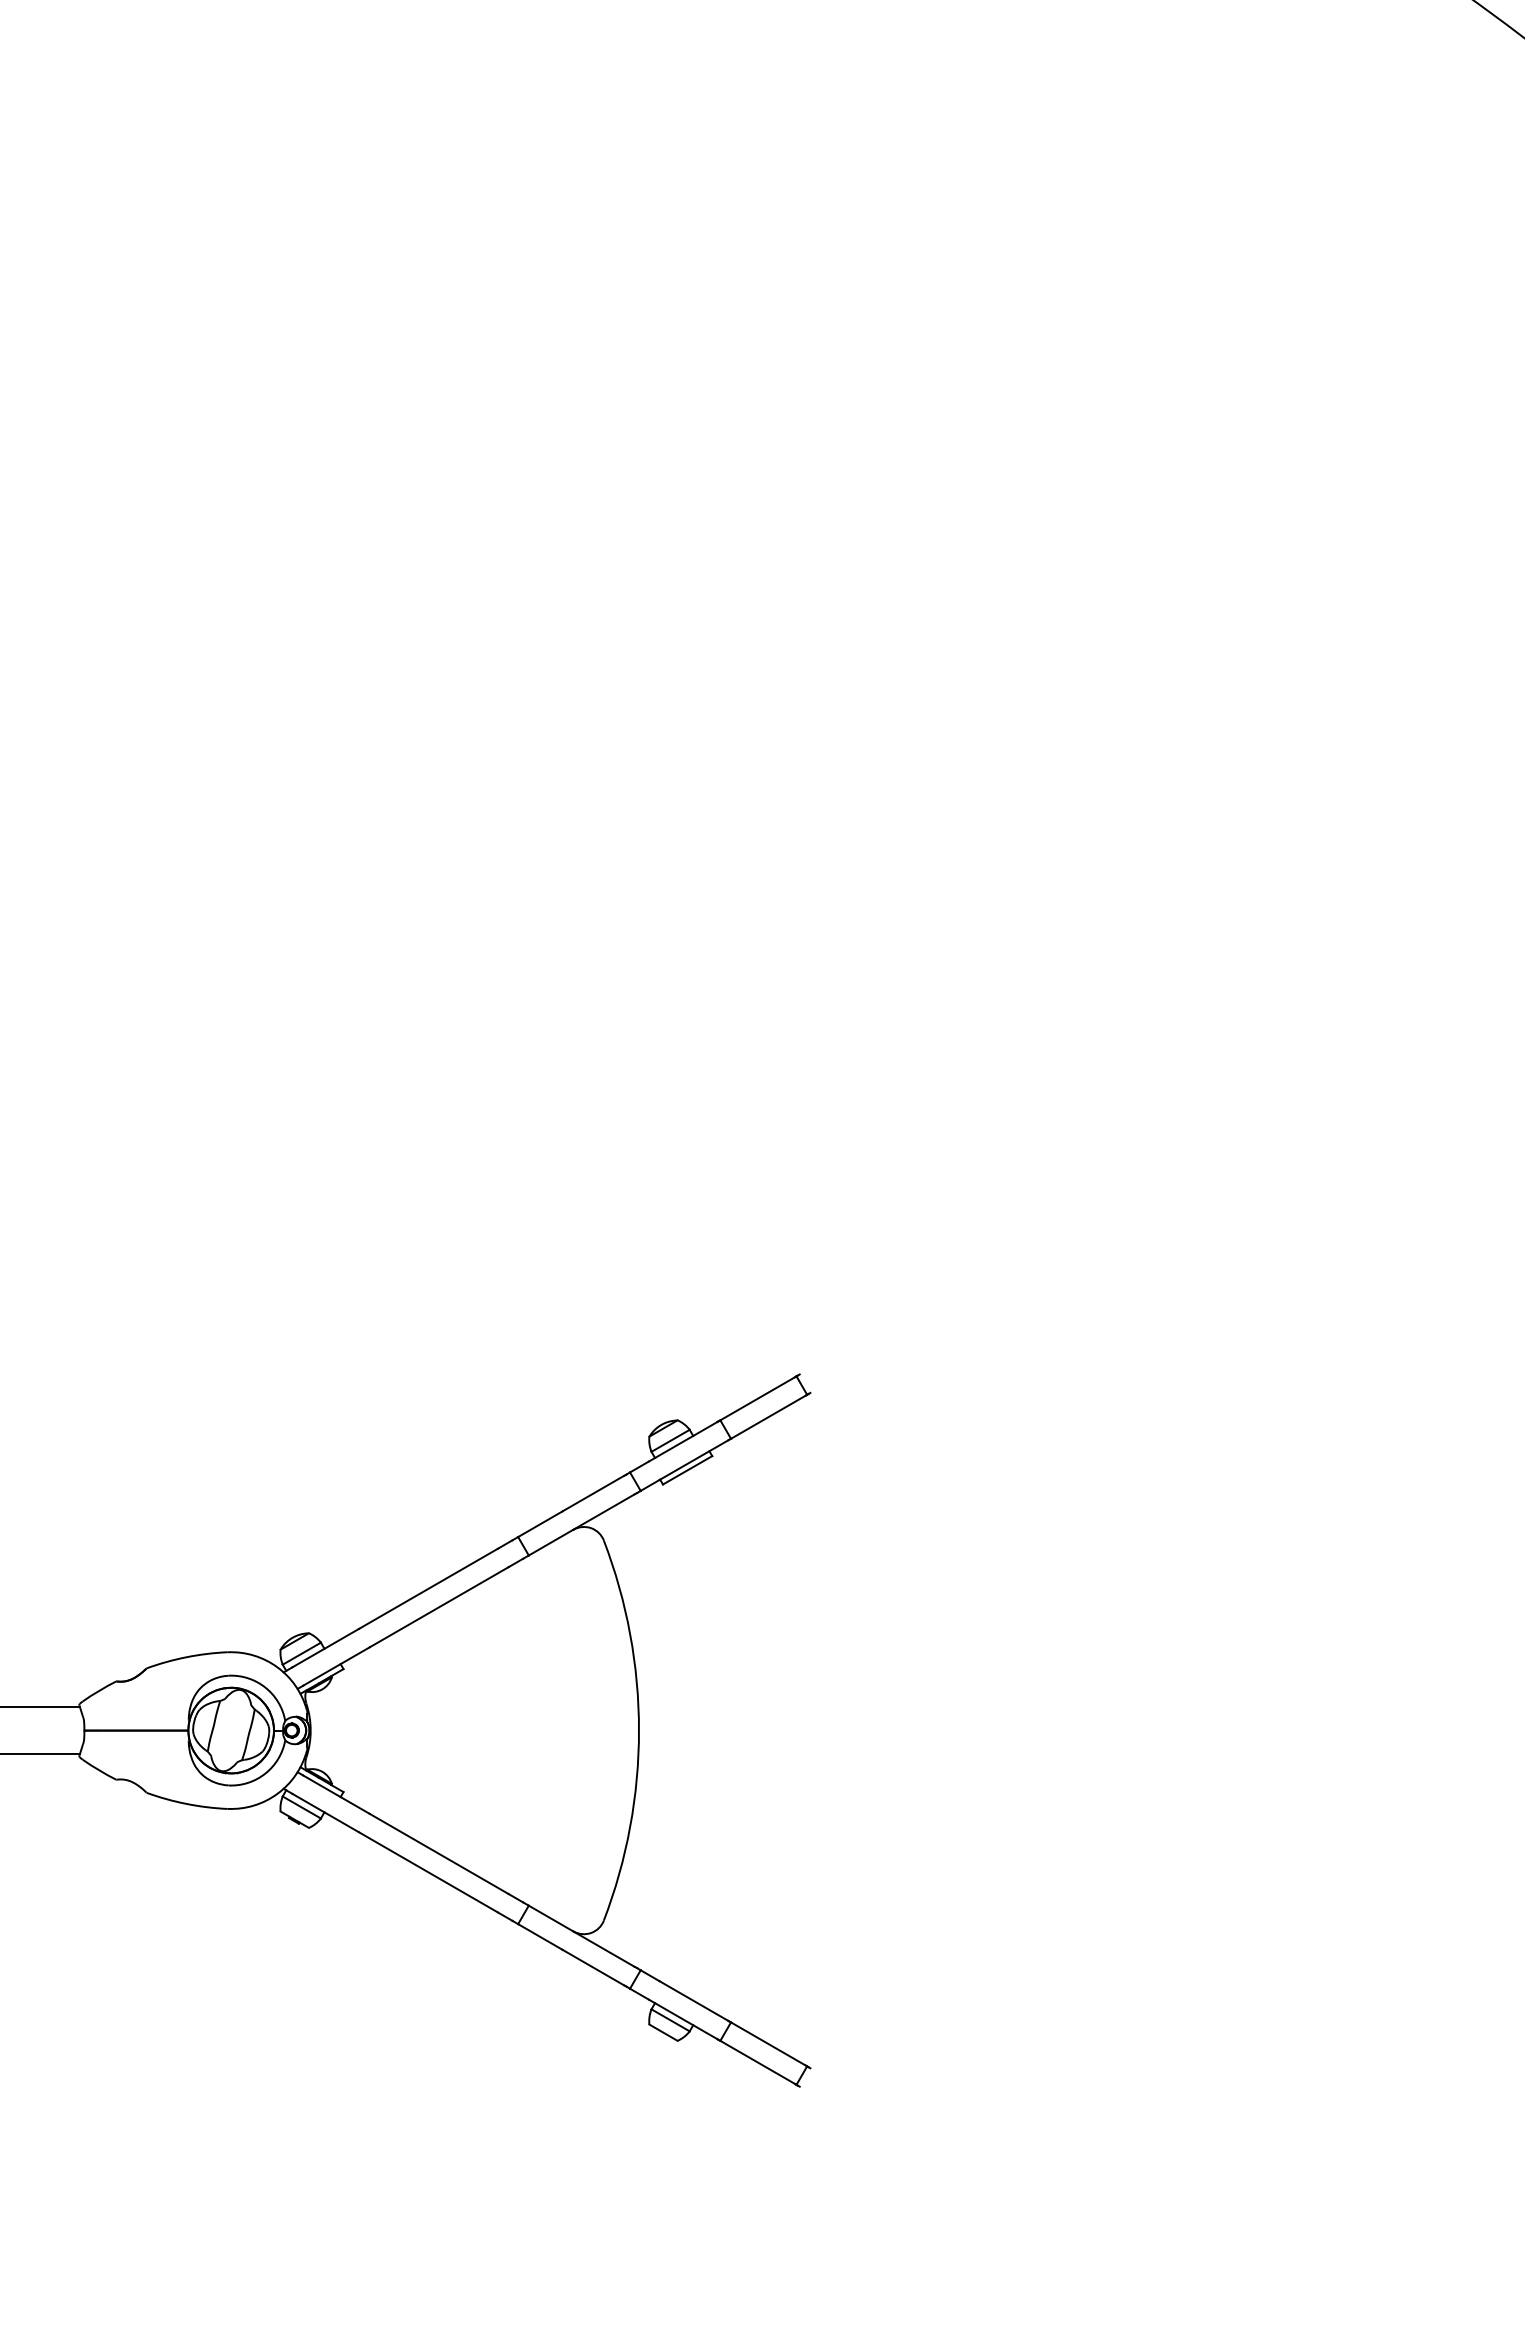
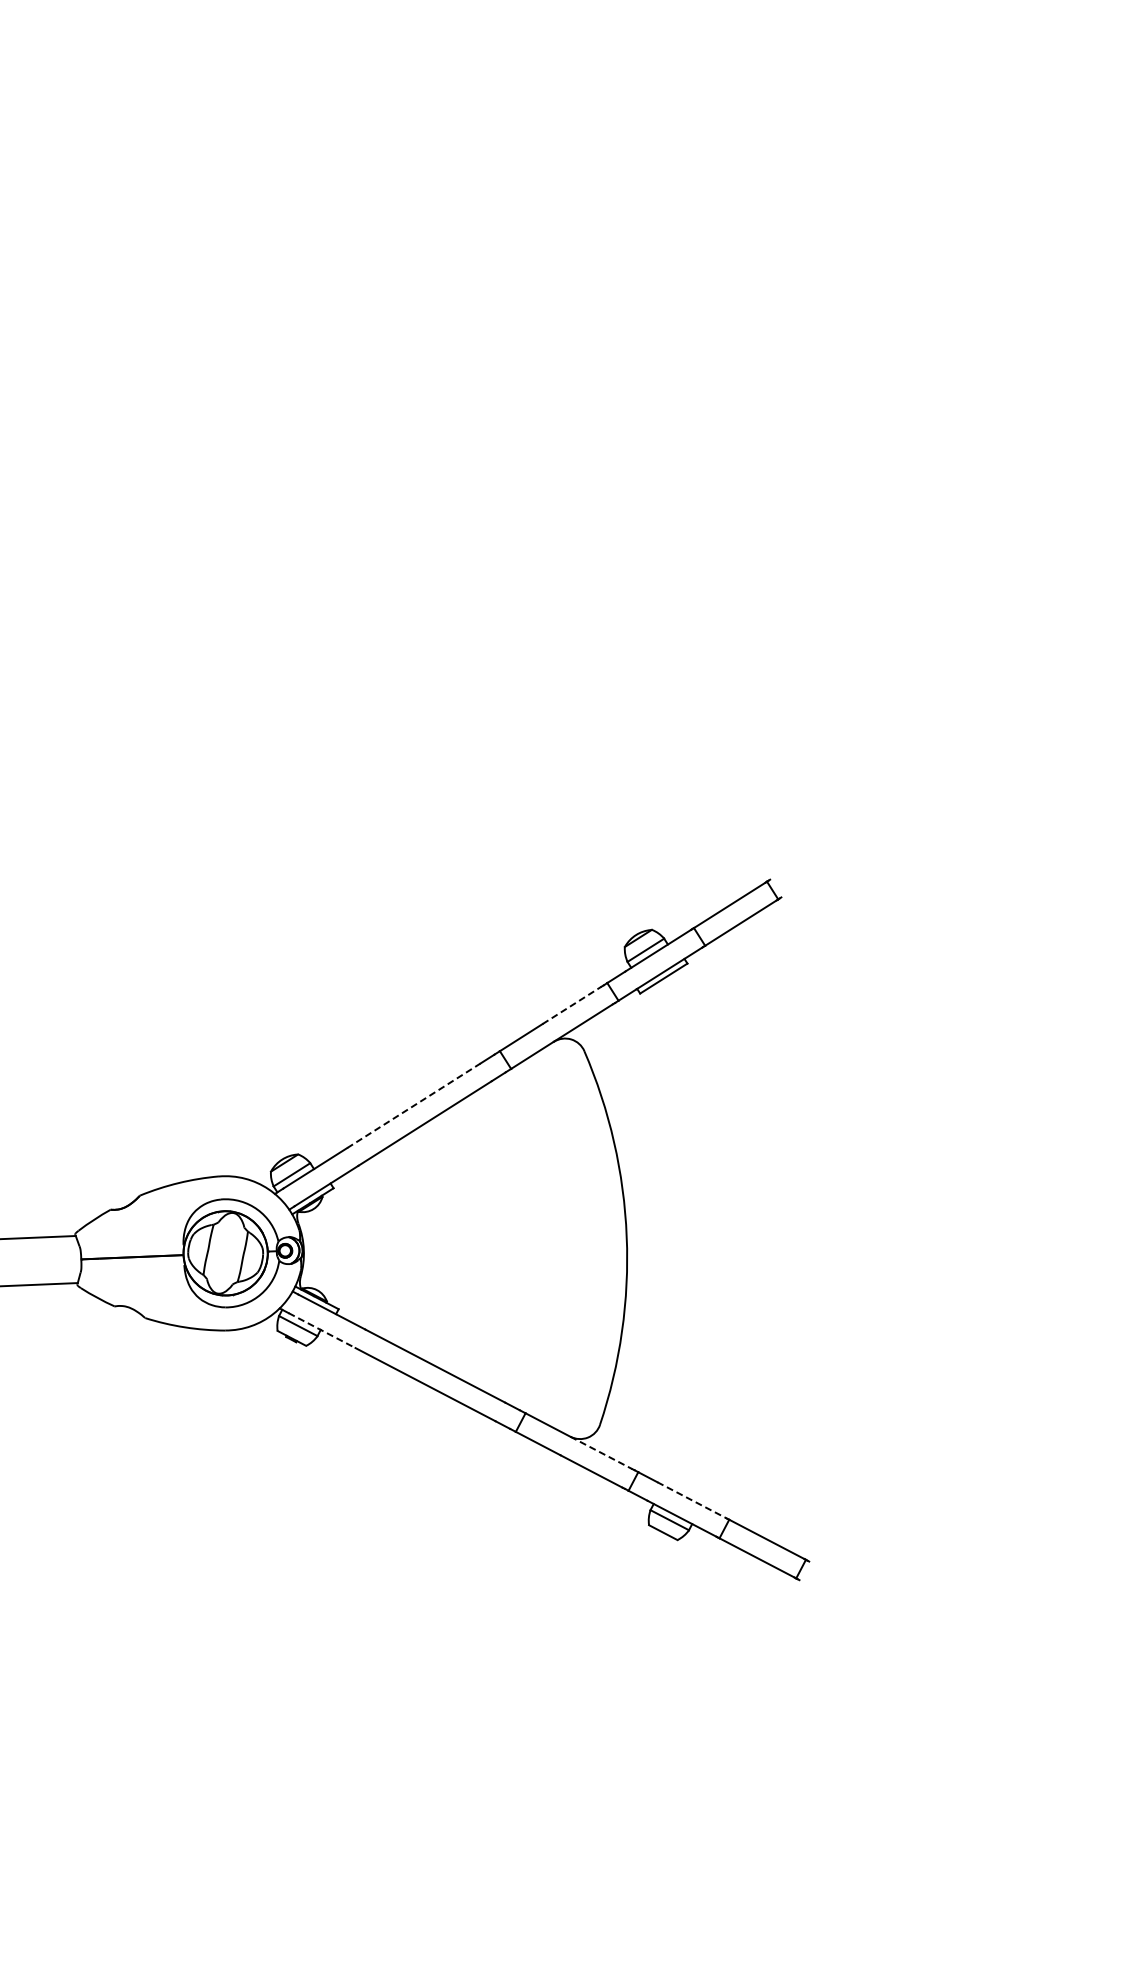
line: (593, 1493) -> (572, 1005), solid -> dashed
line: (428, 1588) -> (413, 1105), solid -> dashed
line: (326, 1813) -> (322, 1330), solid -> dashed
line: (604, 1949) -> (601, 1453), solid -> dashed
line: (693, 2000) -> (691, 1499), solid -> dashed

